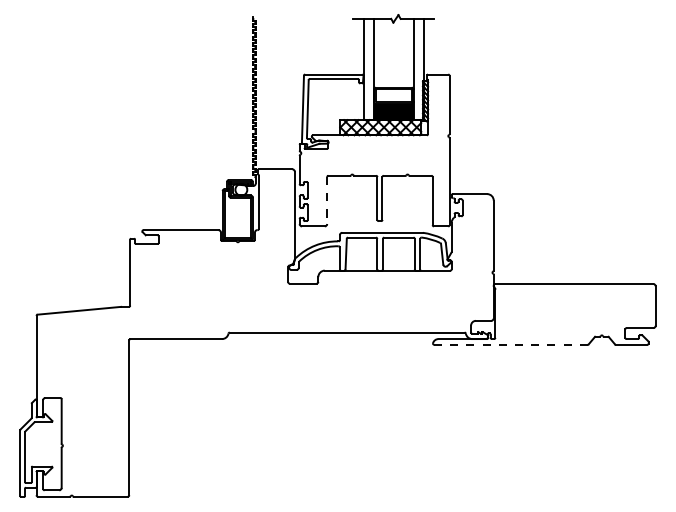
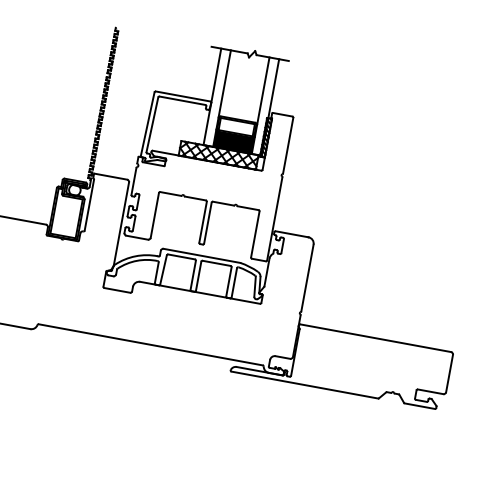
line: (327, 201) -> (154, 216), dashed -> solid
line: (511, 344) -> (305, 384), dashed -> solid

